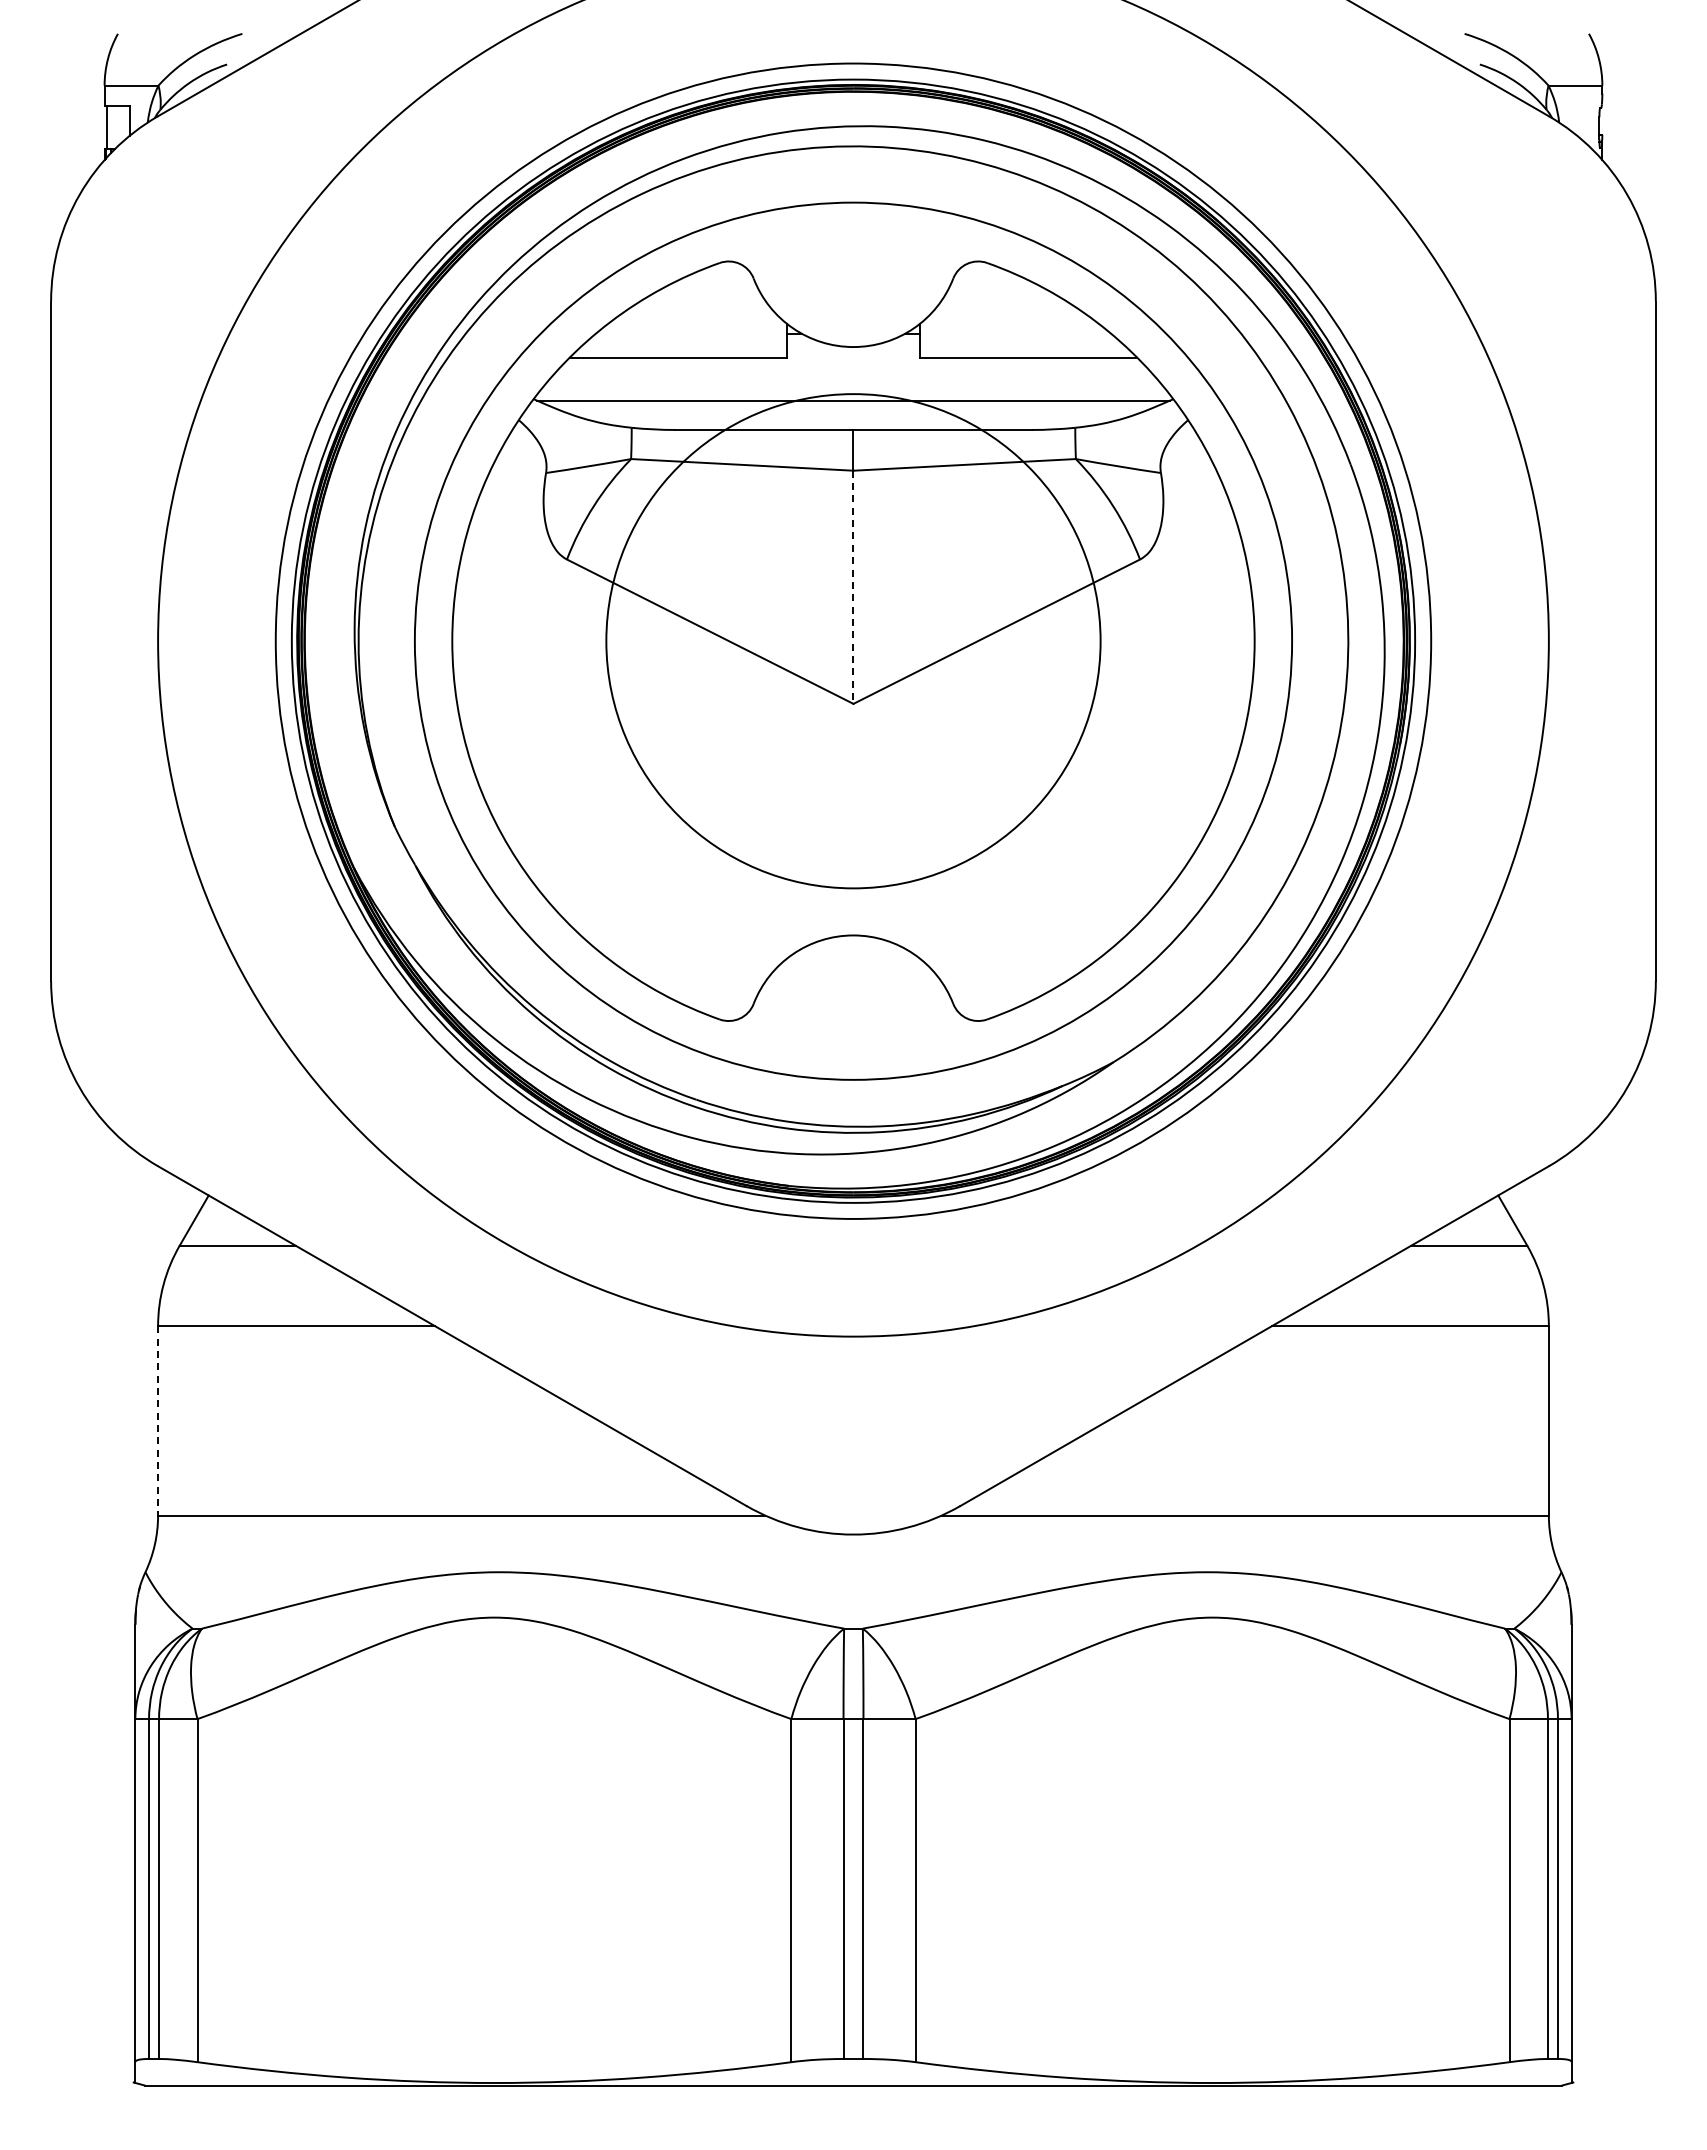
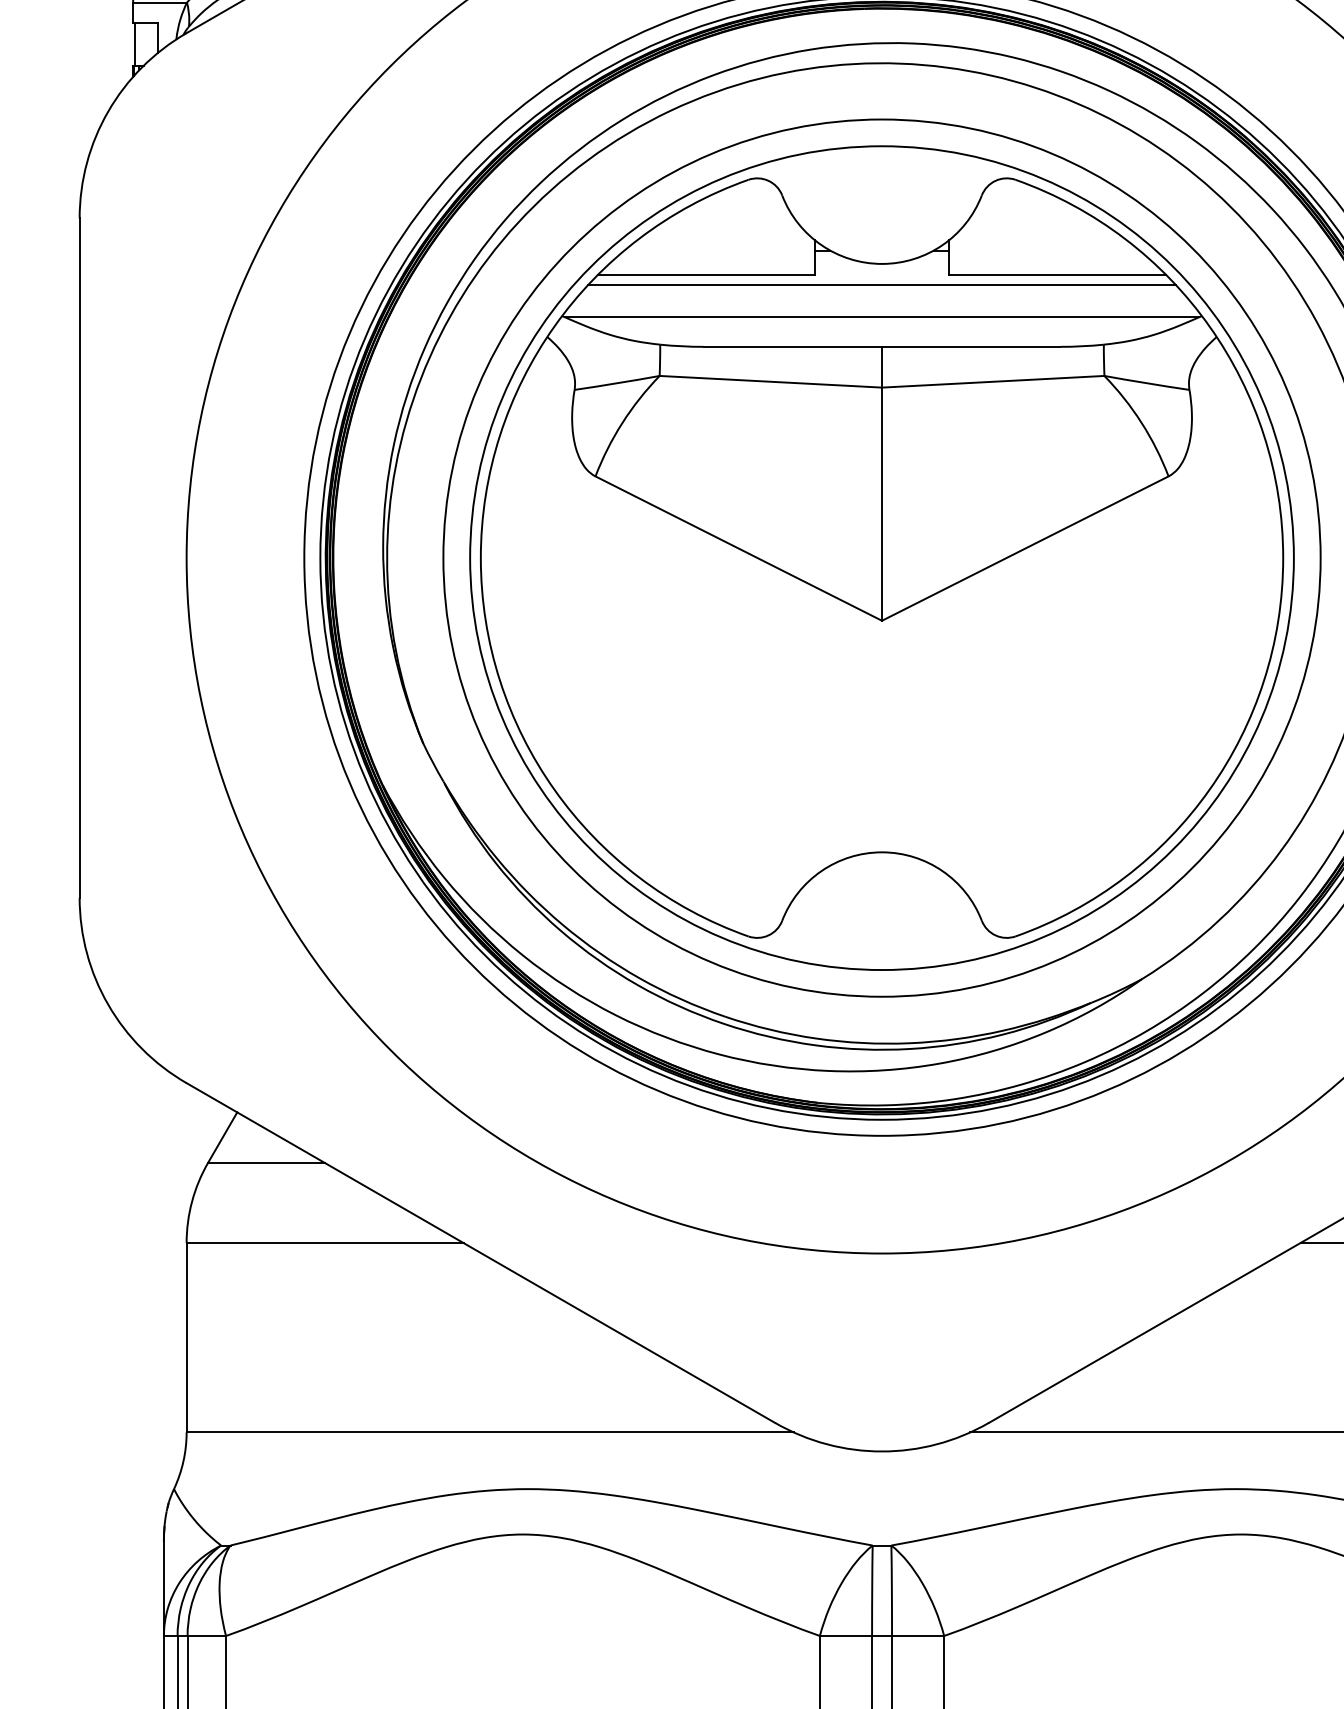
line: (853, 368) -> (882, 285), added
line: (853, 587) -> (882, 504), dashed -> solid
circle: (853, 641) -> (882, 558), size x1.67
line: (158, 1420) -> (187, 1337), dashed -> solid

